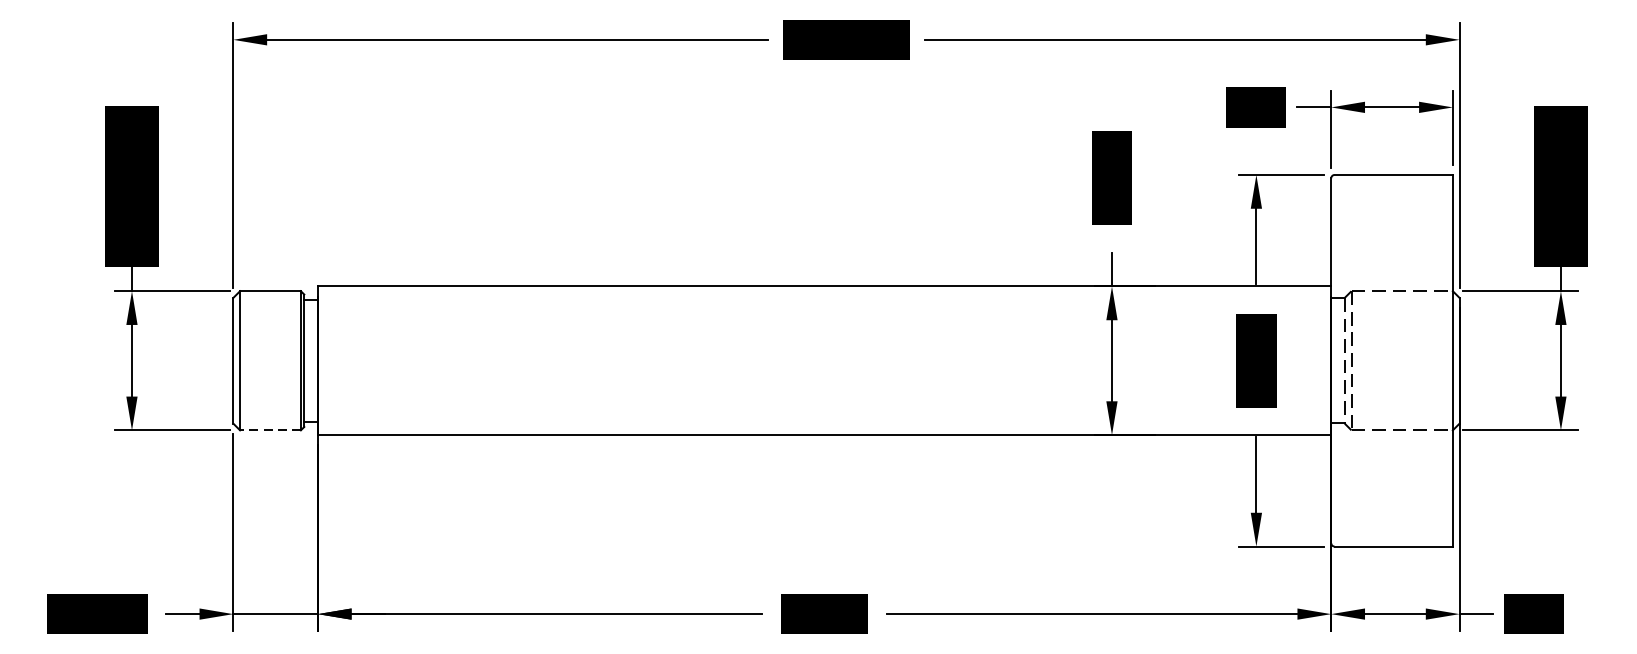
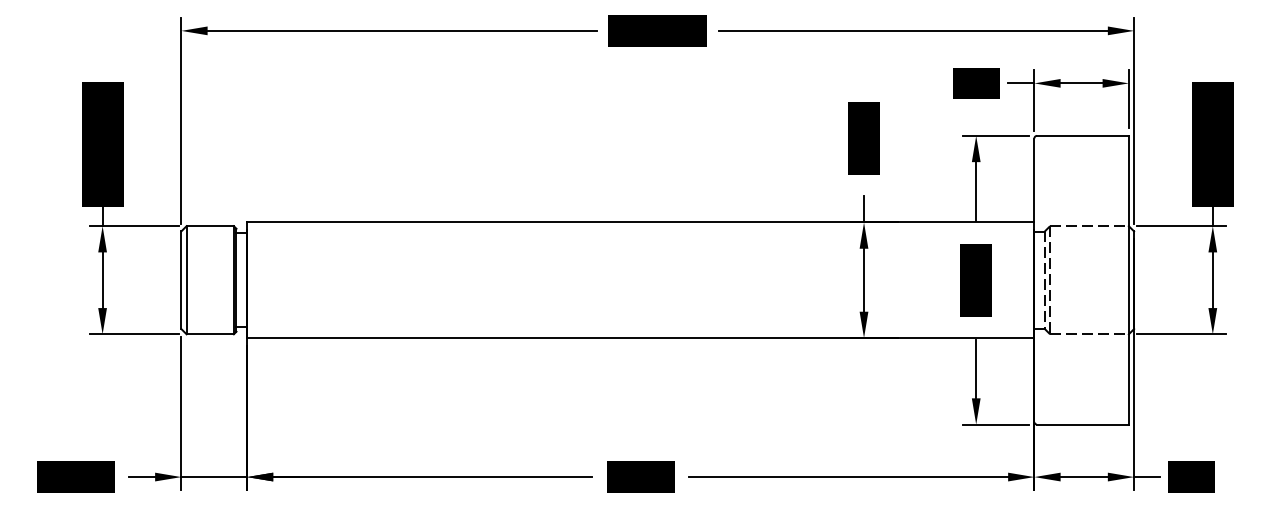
line: (270, 430) -> (210, 334), dashed -> solid

